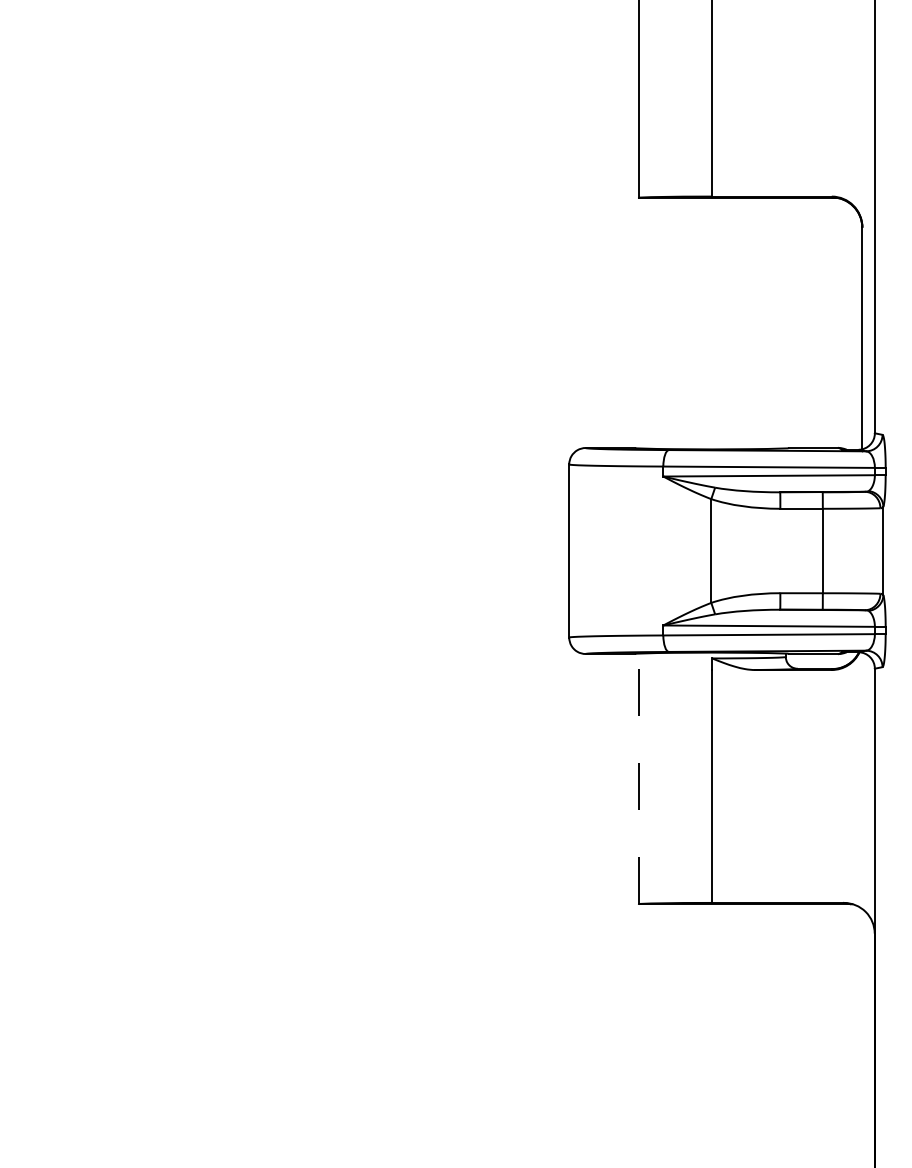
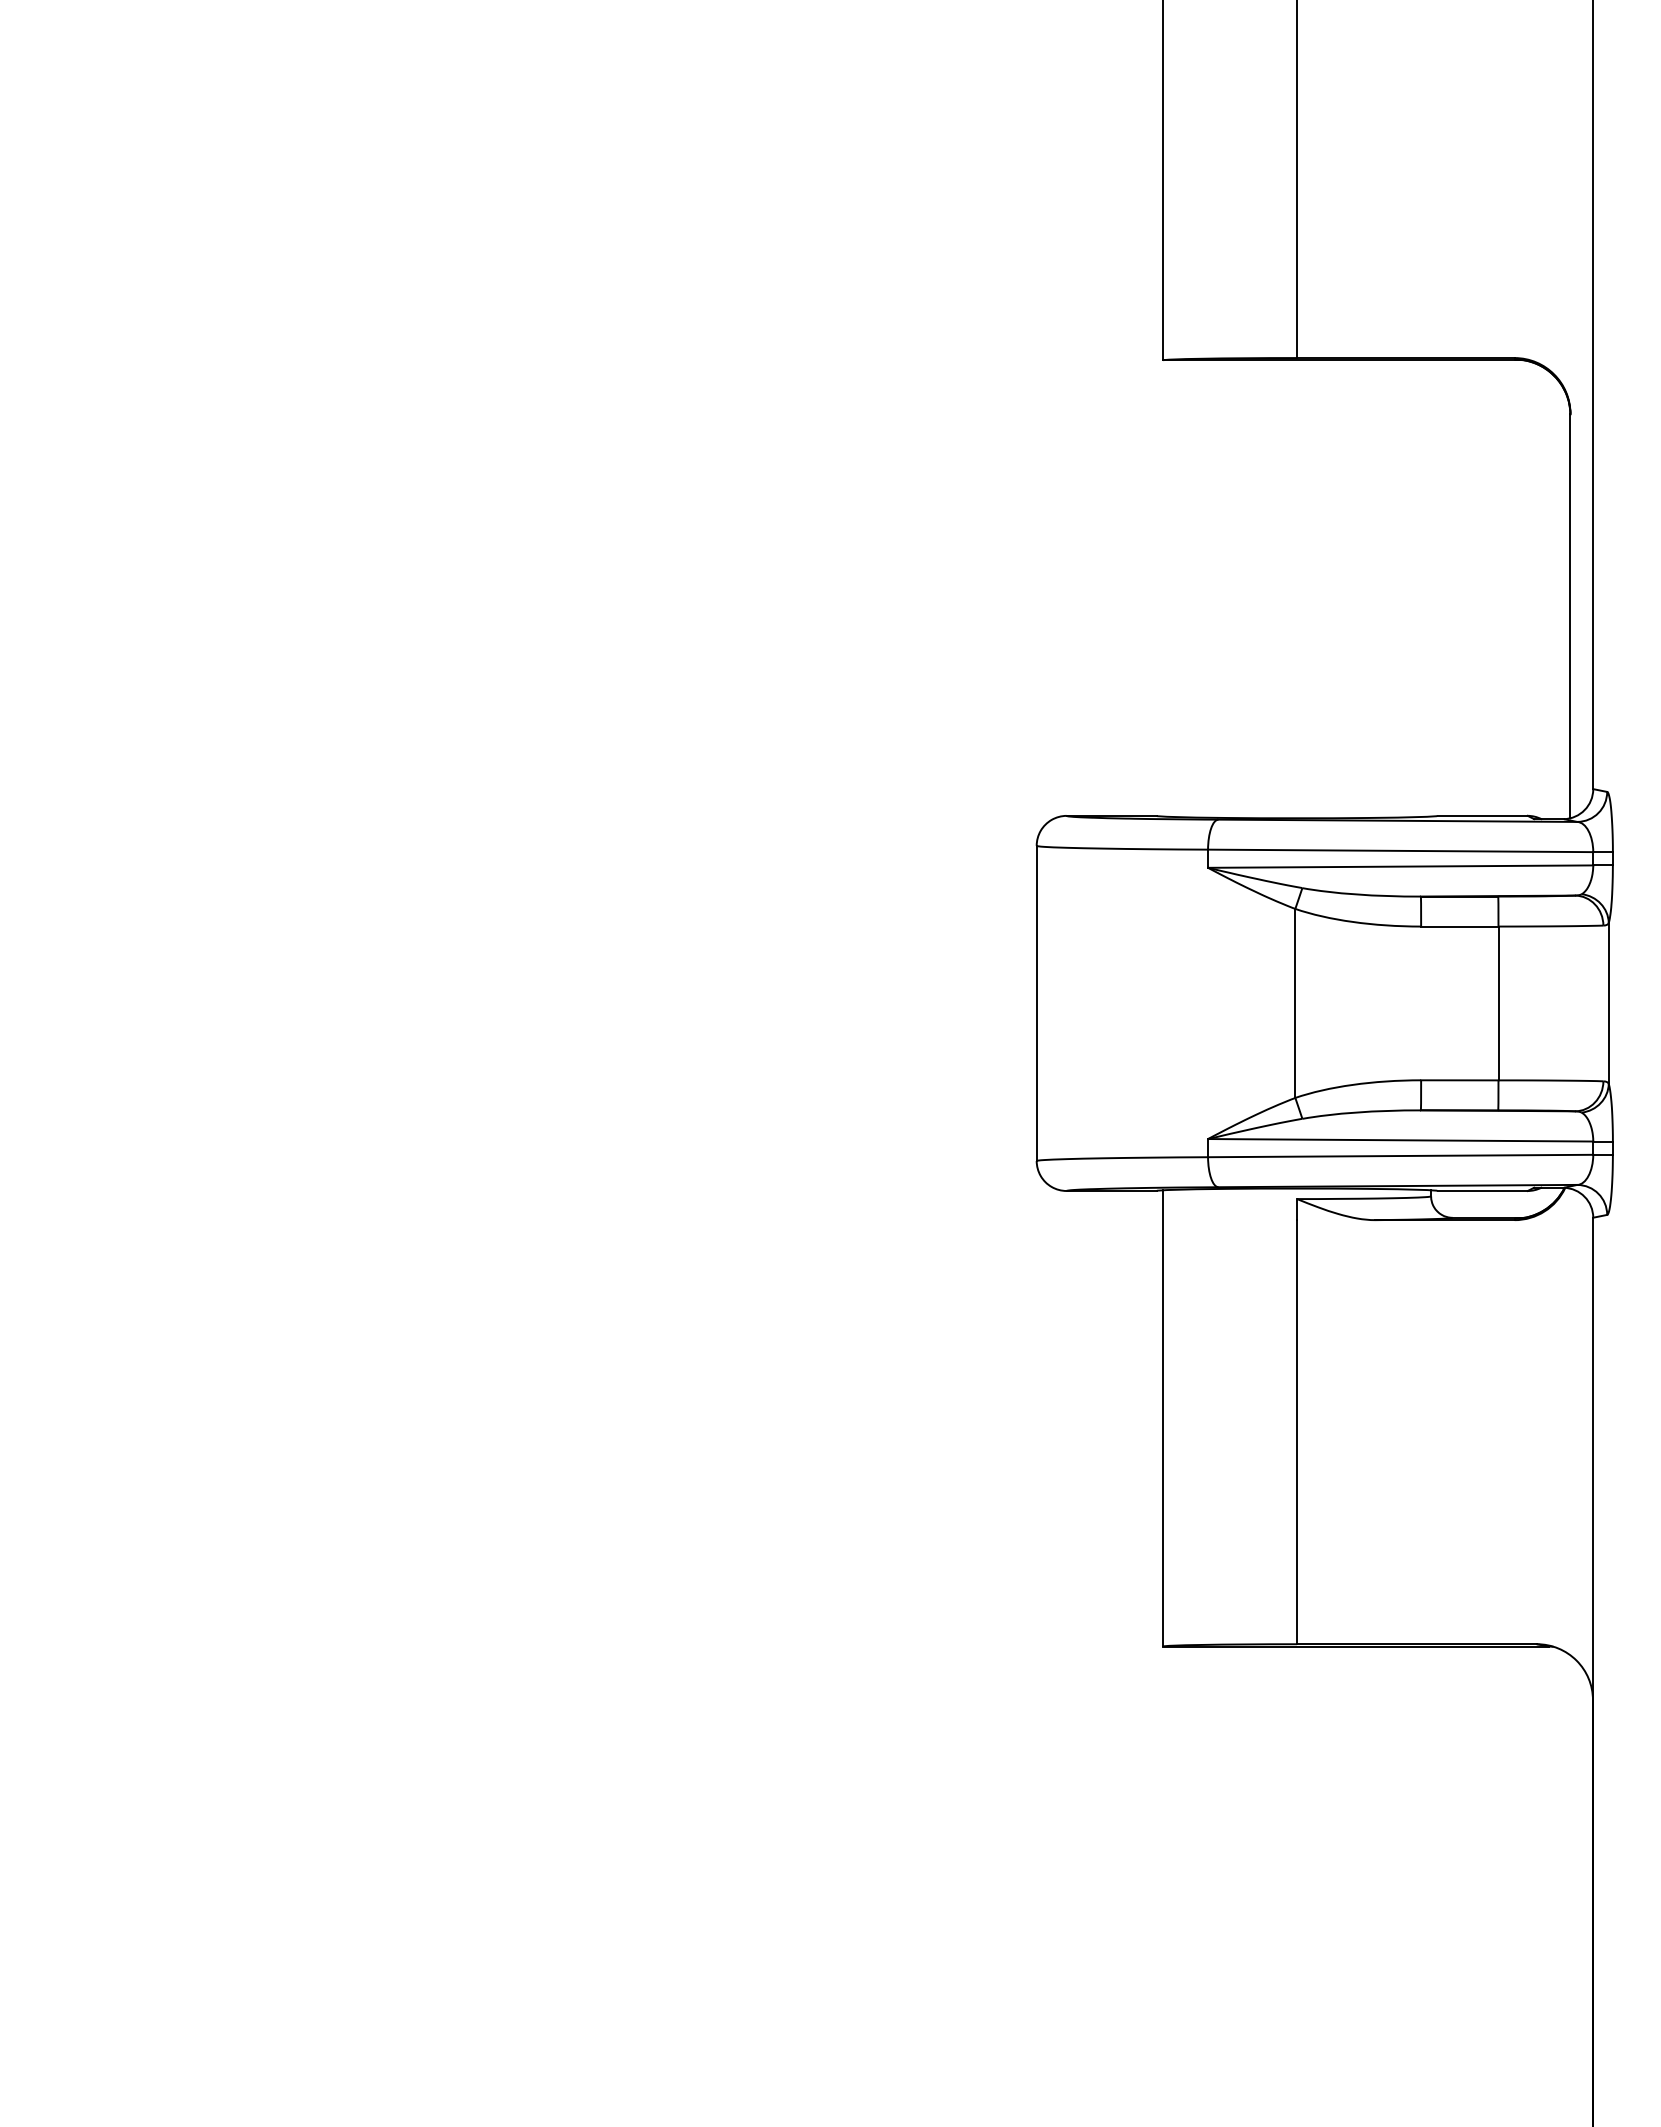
line: (638, 778) -> (1162, 1417), dashed -> solid

